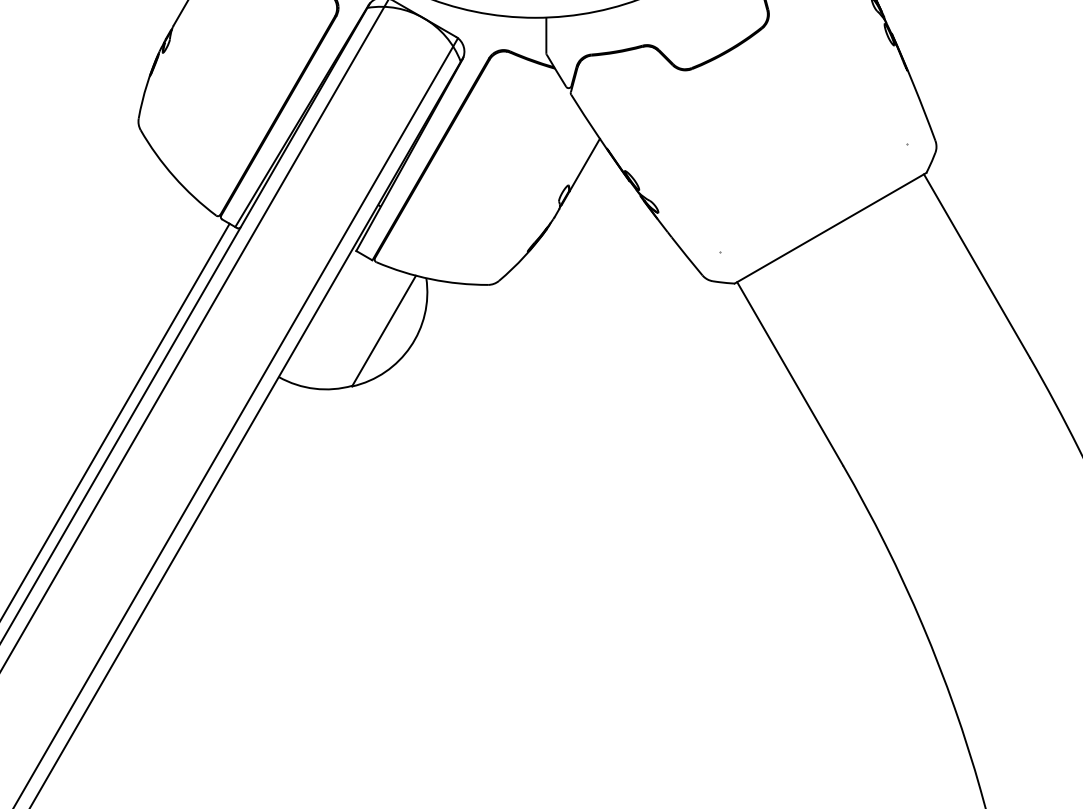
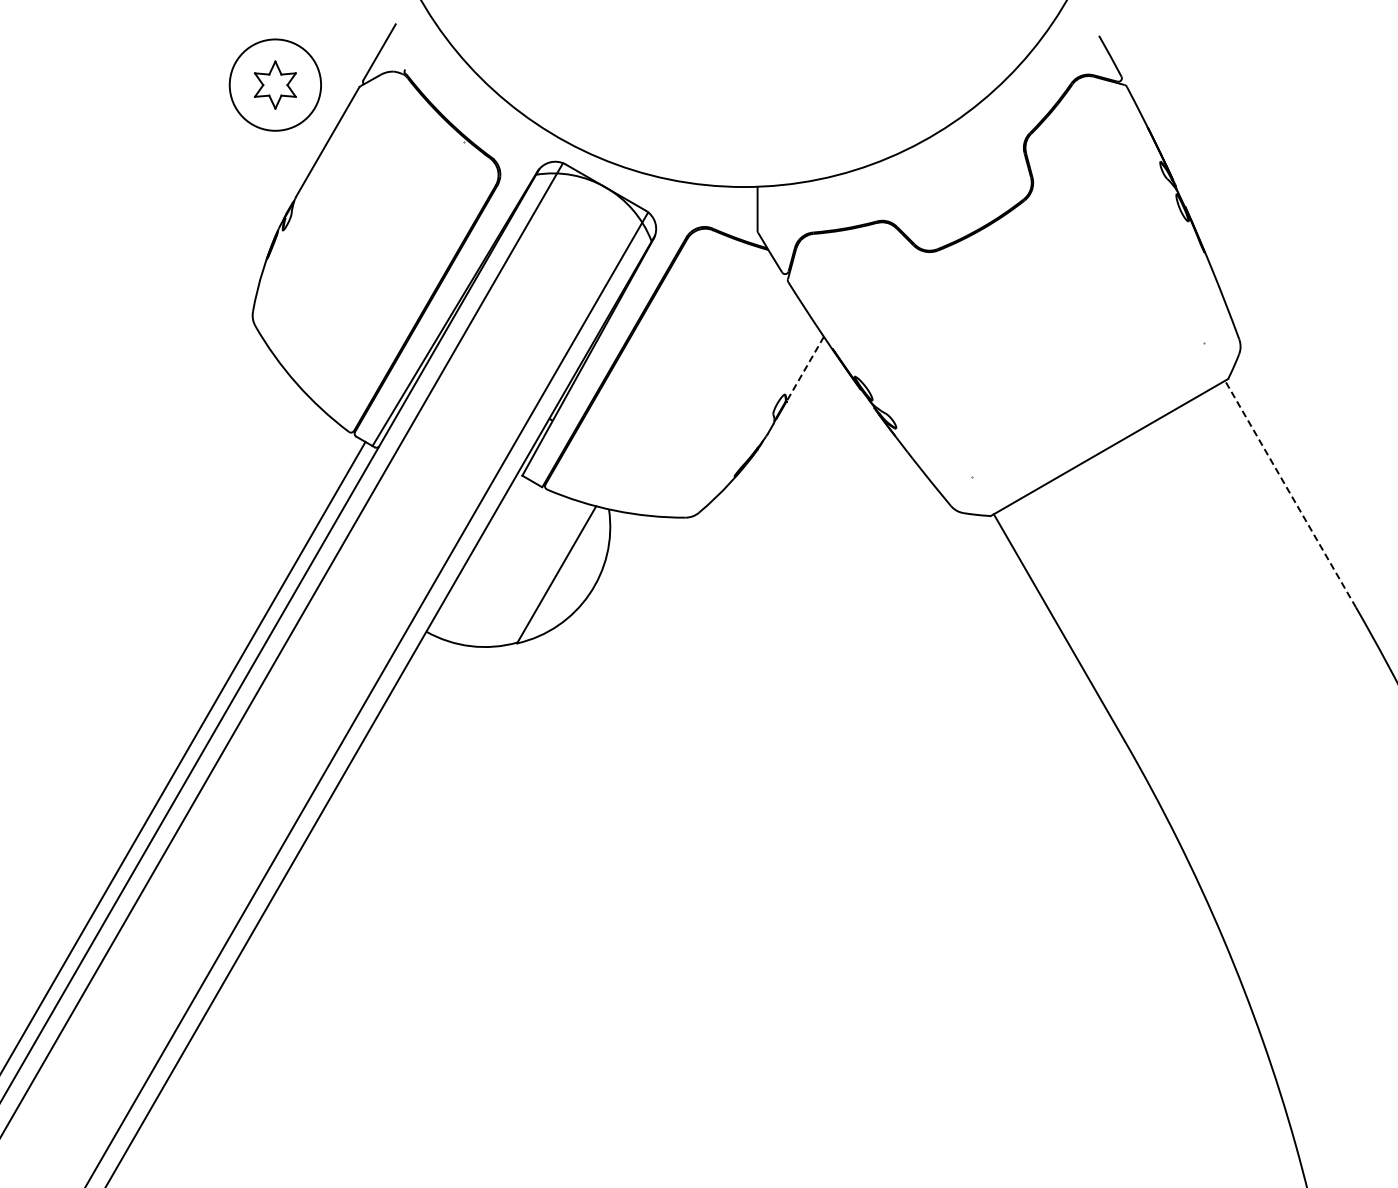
line: (584, 165) -> (804, 369), solid -> dashed
line: (976, 266) -> (1290, 494), solid -> dashed

